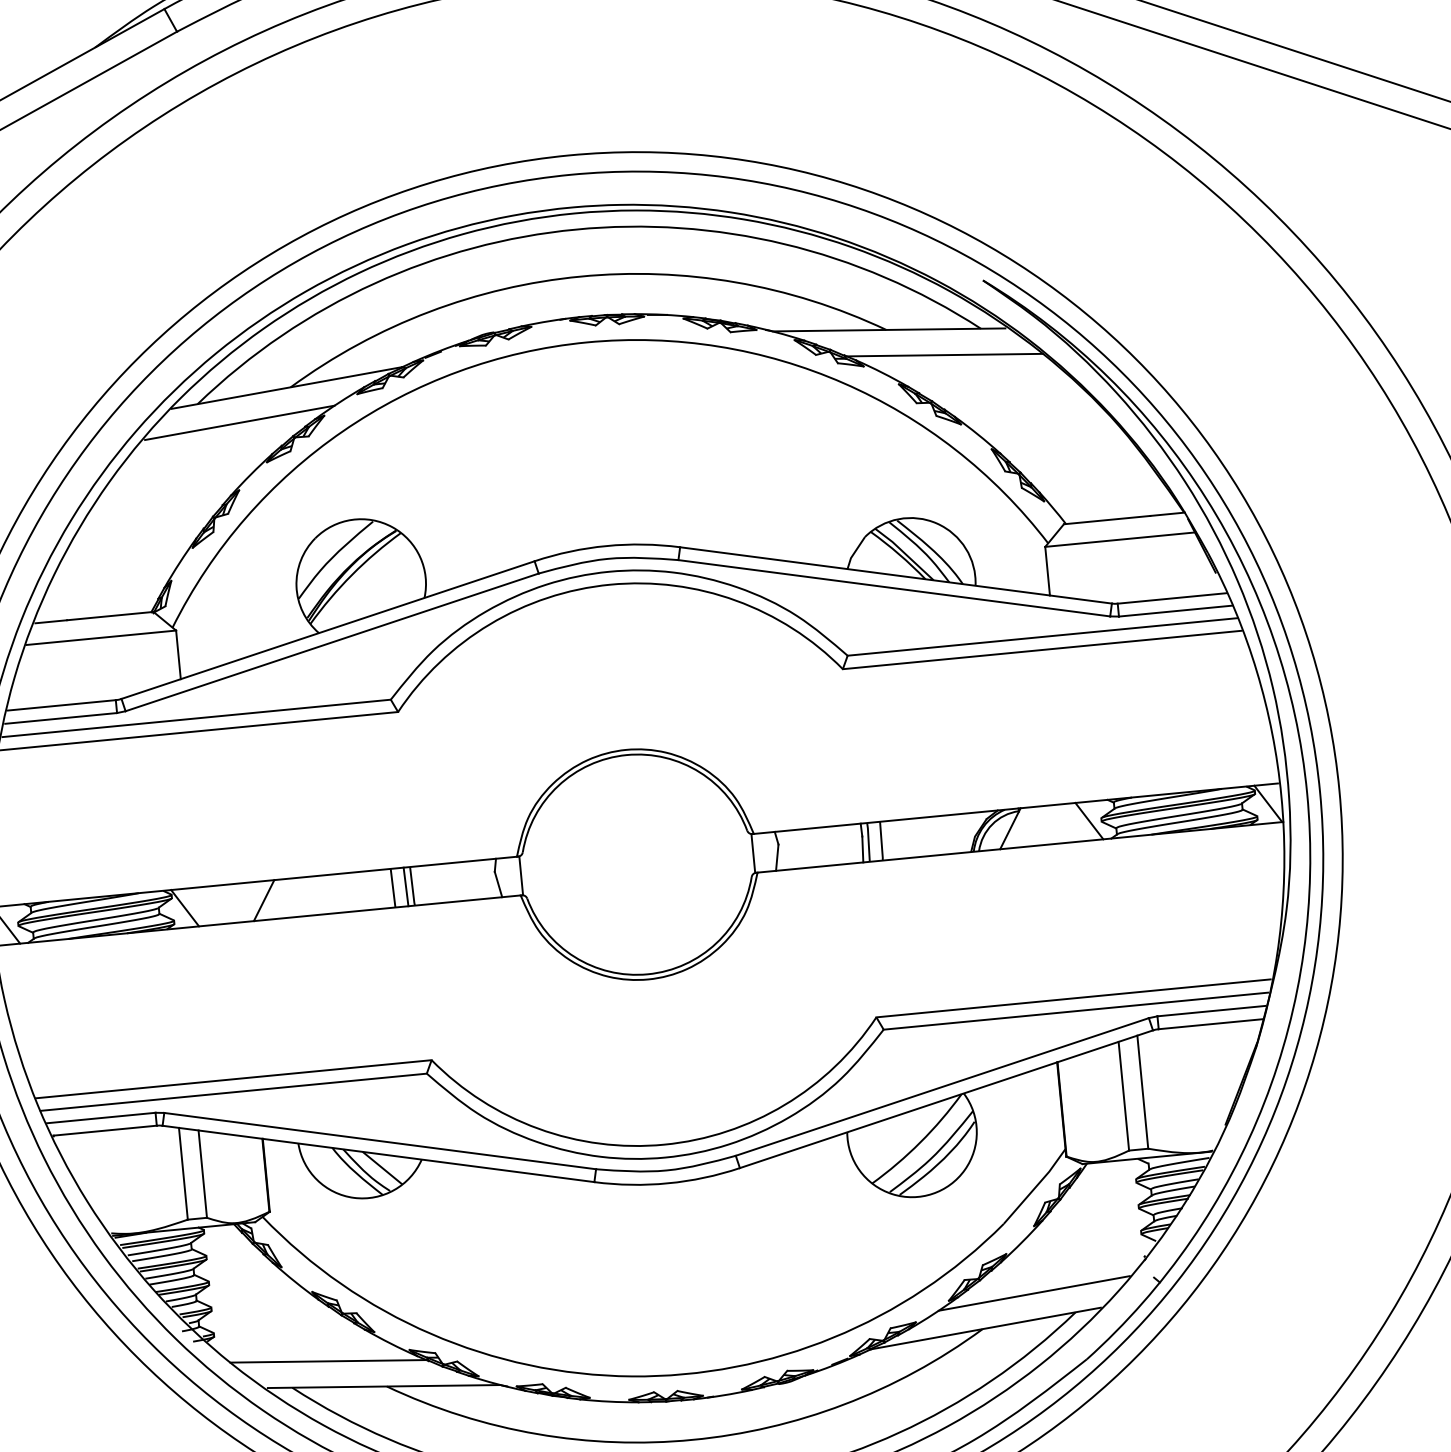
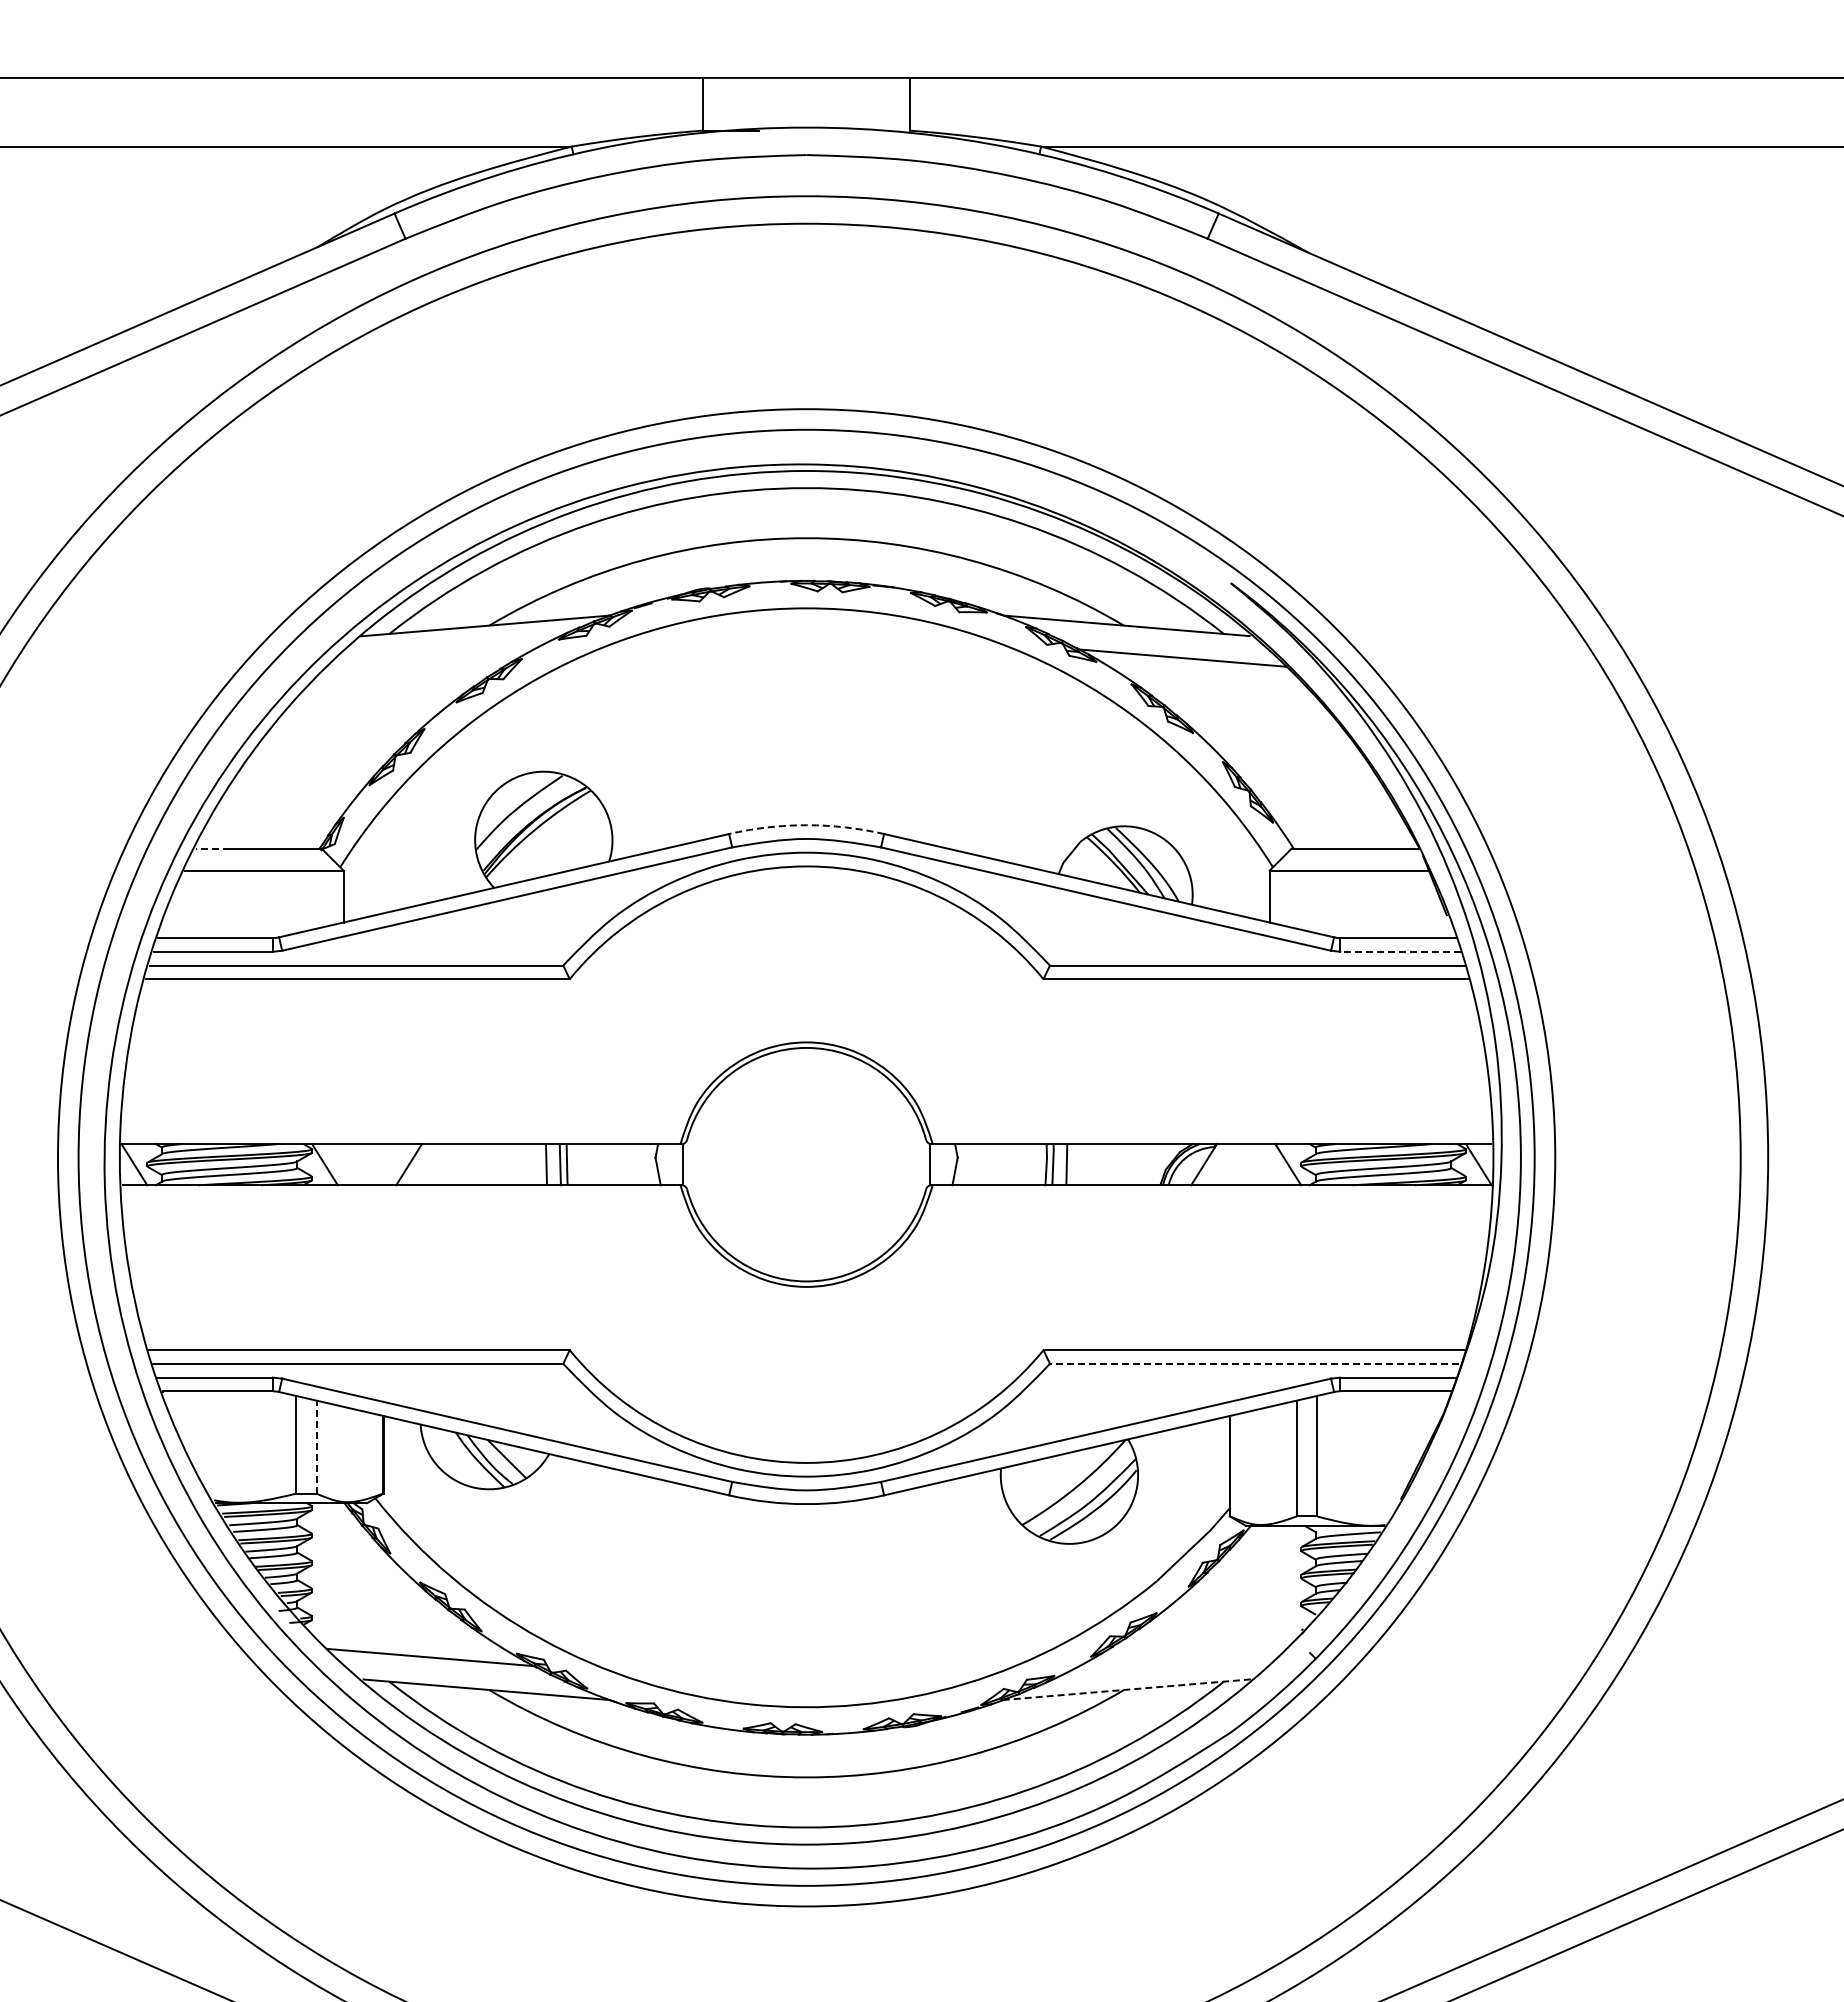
line: (239, 422) -> (431, 657), removed
arc: (606, 546) -> (806, 825), solid -> dashed
line: (1175, 610) -> (1400, 951), solid -> dashed
line: (50, 621) -> (212, 848), solid -> dashed
line: (1075, 1010) -> (1254, 1363), solid -> dashed
line: (202, 1174) -> (316, 1447), solid -> dashed
line: (1033, 1293) -> (1181, 1657), removed
line: (984, 1328) -> (1126, 1689), solid -> dashed

